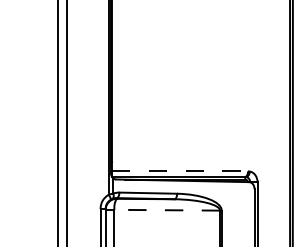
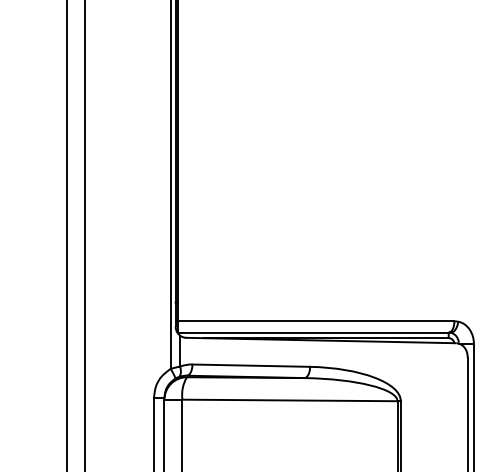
line: (180, 171) -> (316, 321), dashed -> solid
line: (167, 210) -> (290, 400), dashed -> solid

